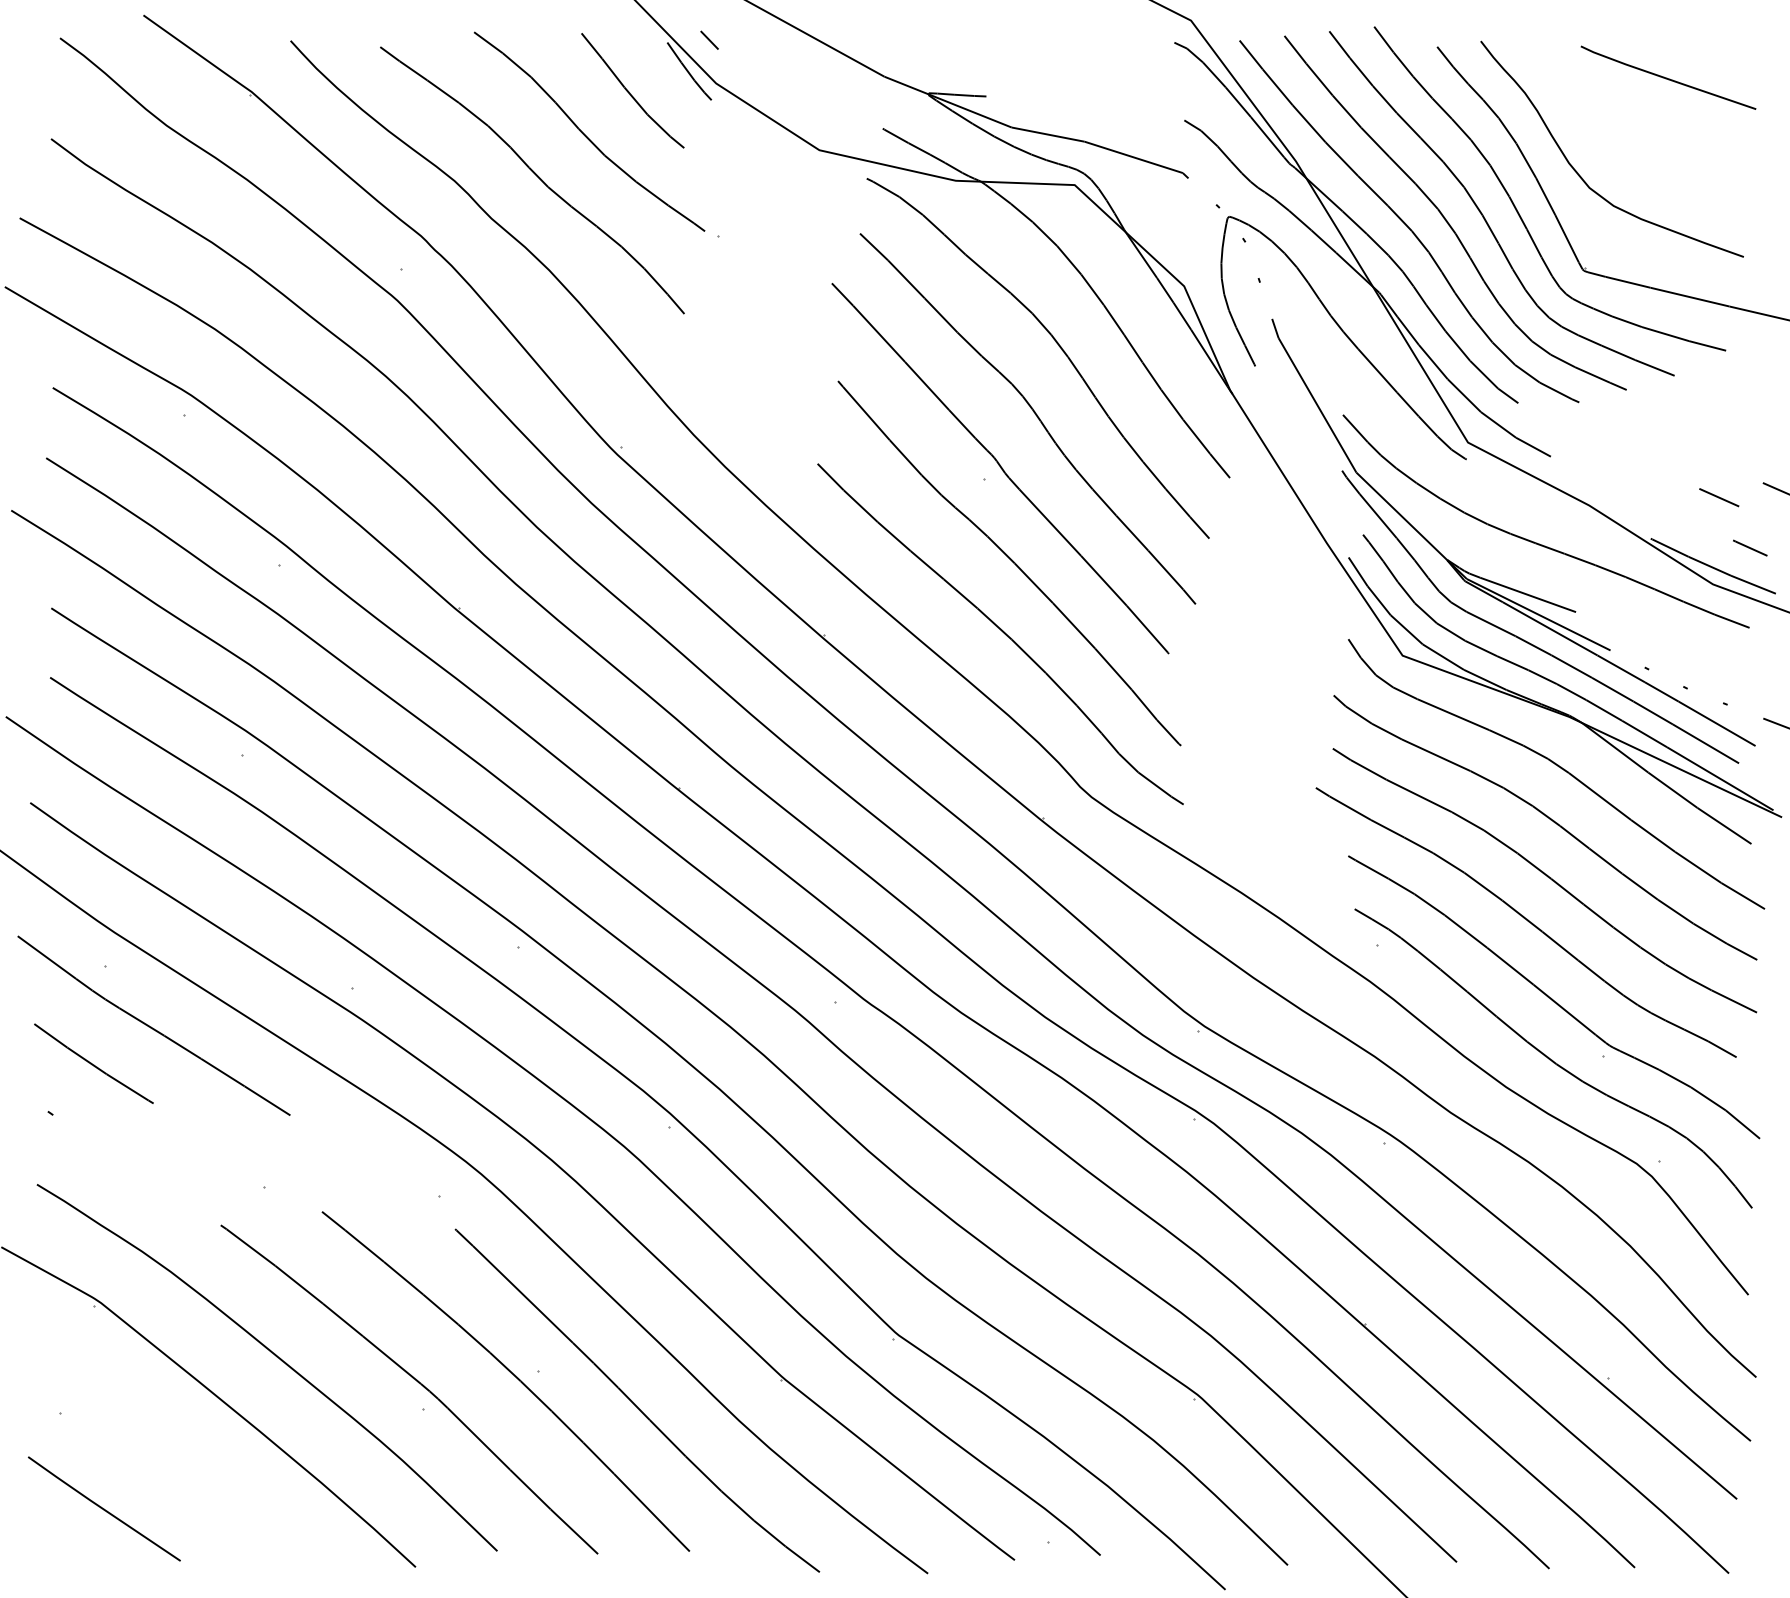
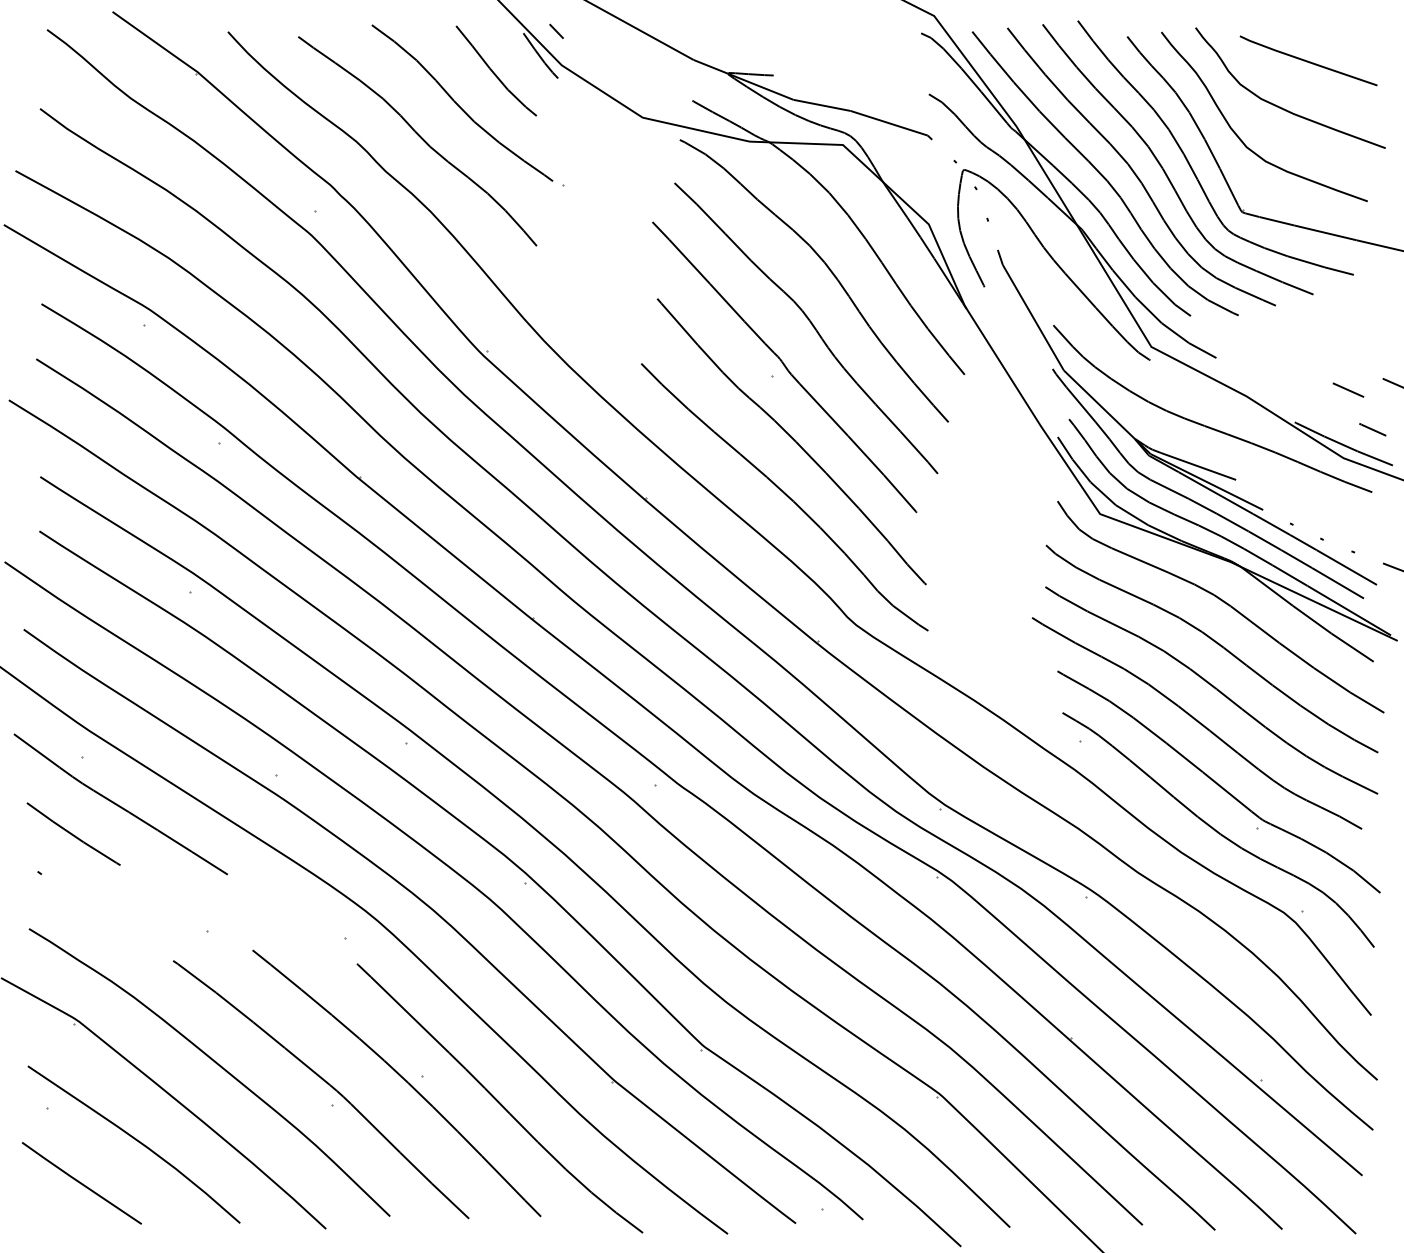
curve: (1632, 136) -> (1280, 106), added
curve: (174, 1455) -> (136, 1141), added

